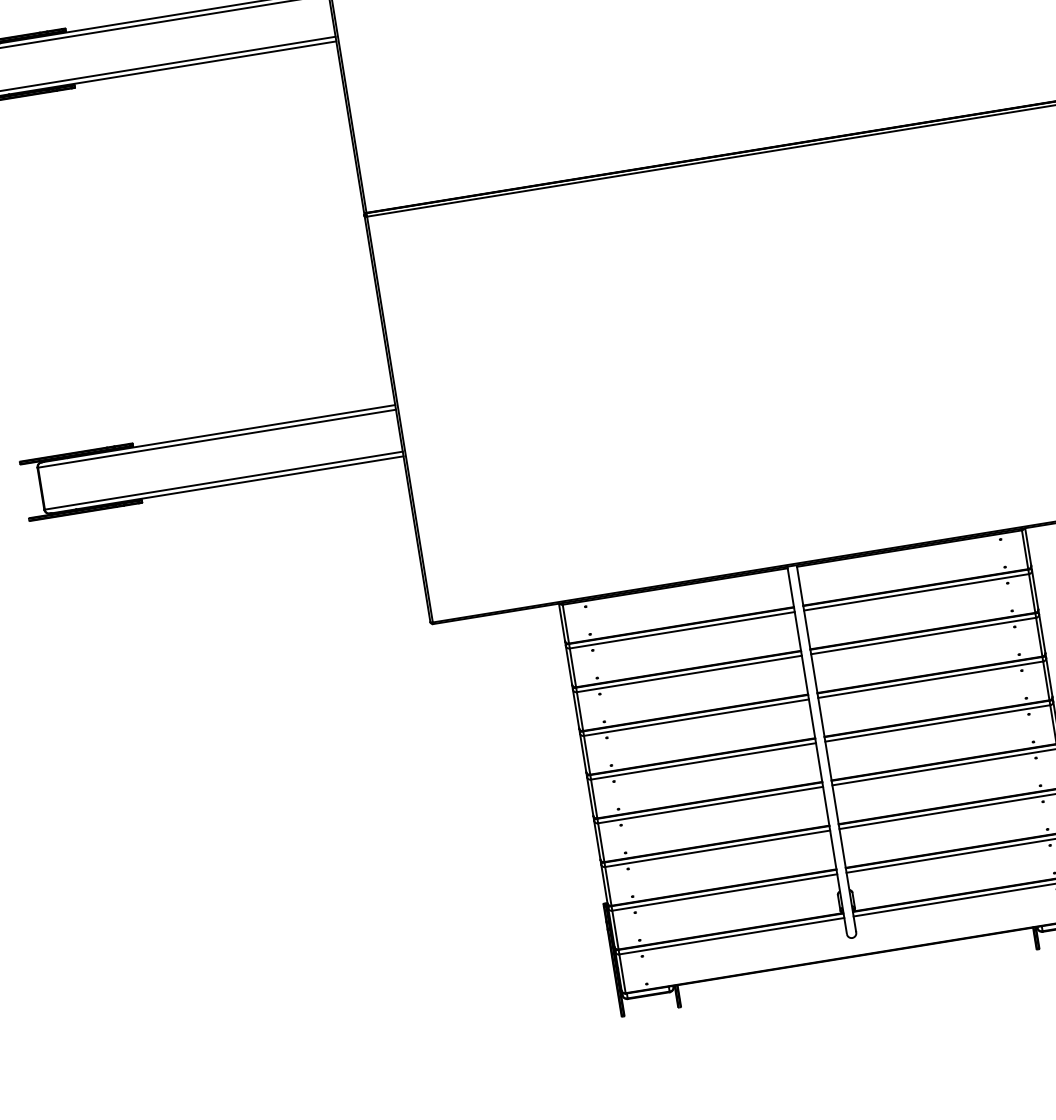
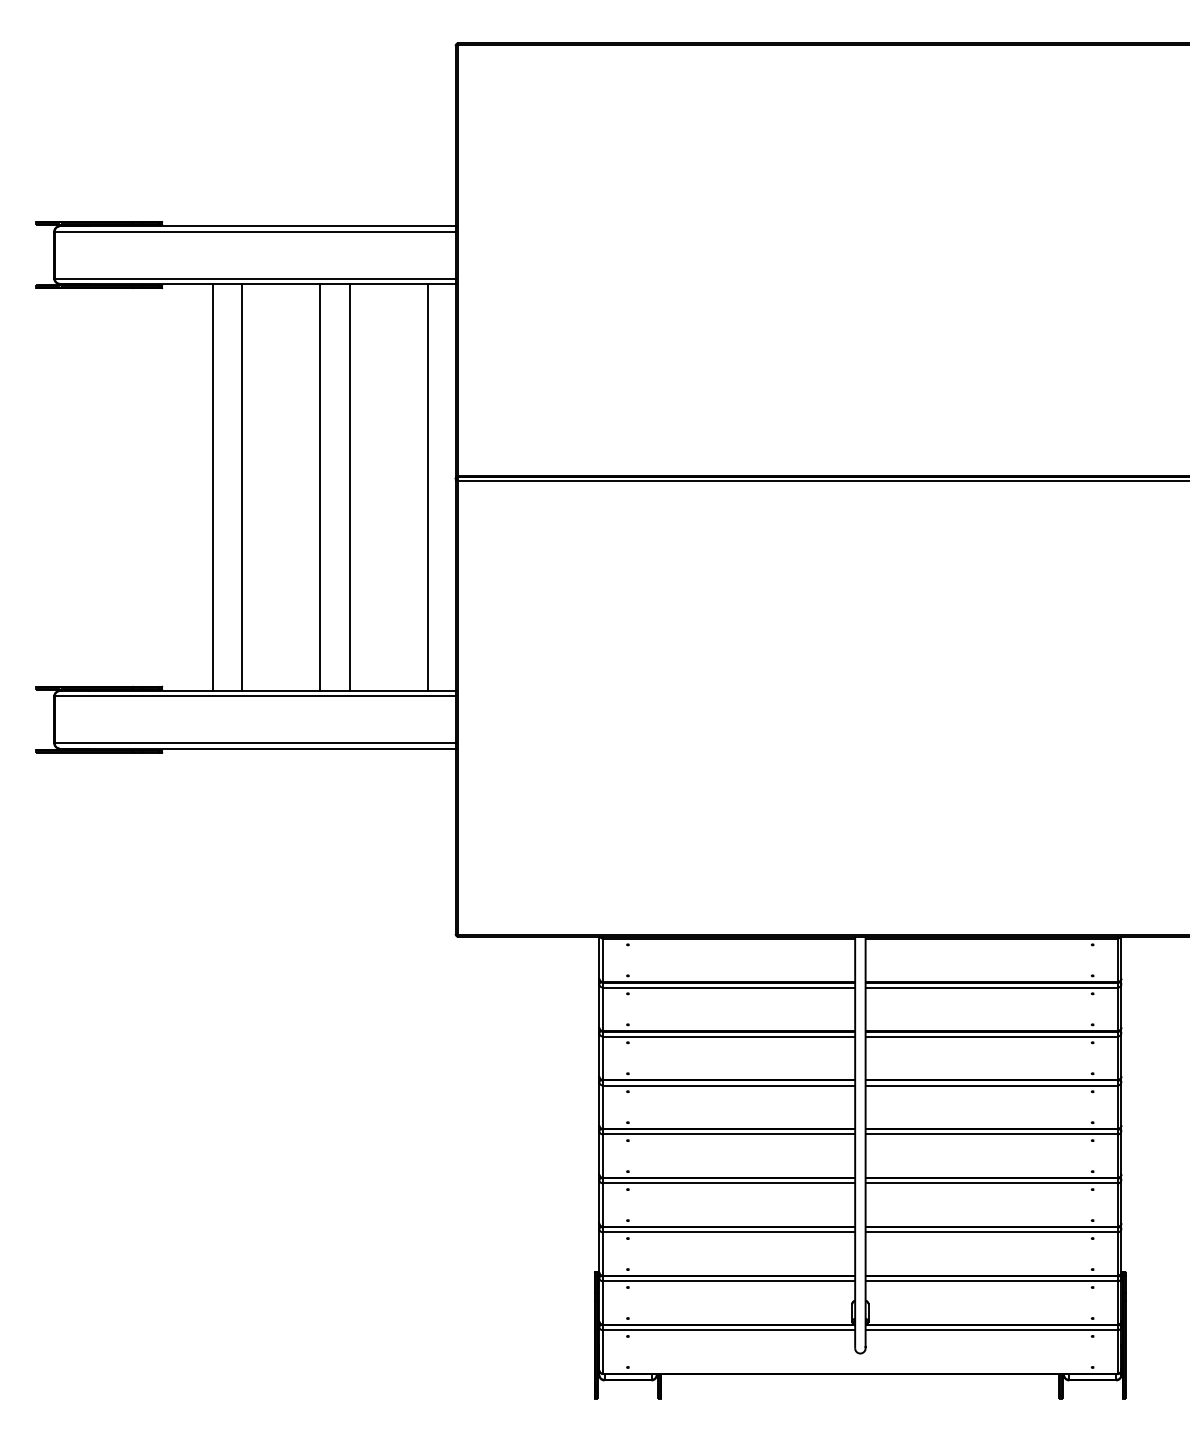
line: (340, 227) -> (427, 487), added
line: (270, 238) -> (349, 487), added
line: (245, 242) -> (320, 487), added
line: (174, 254) -> (241, 487), added
line: (148, 258) -> (212, 487), added

